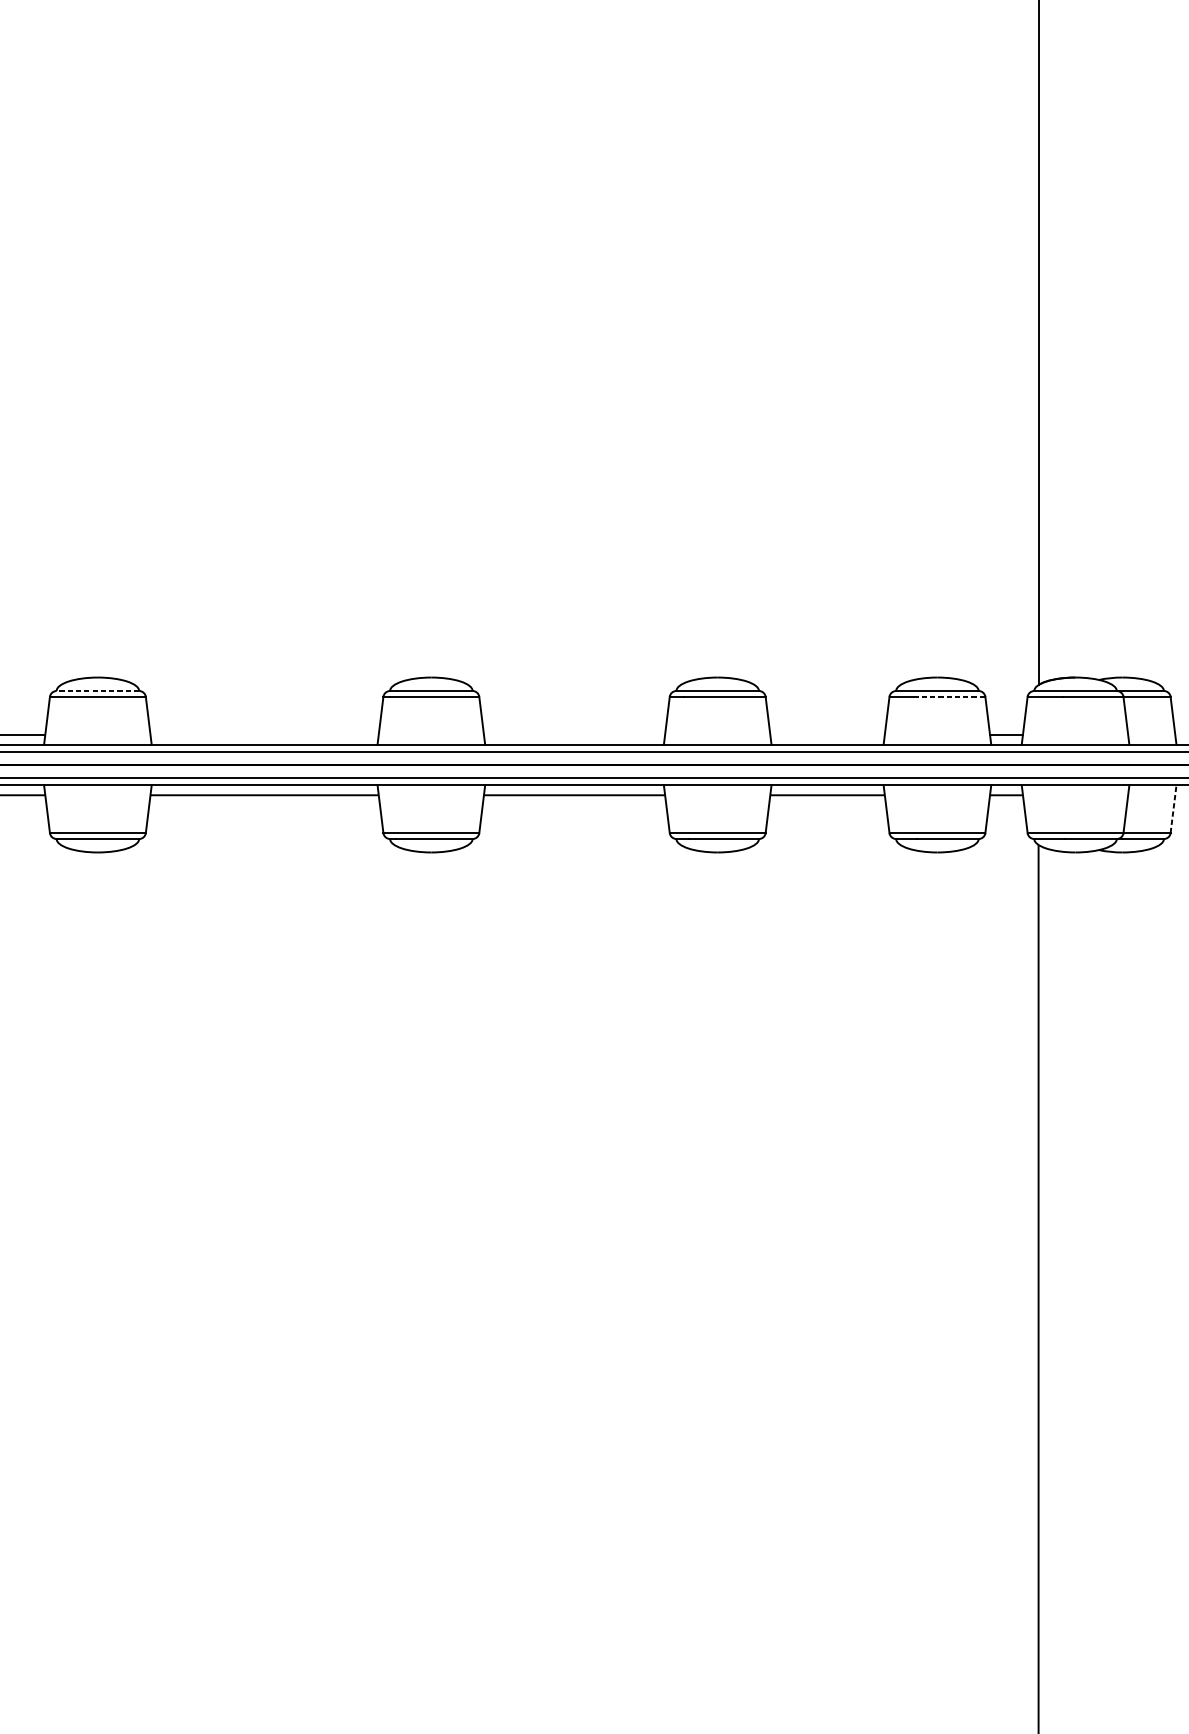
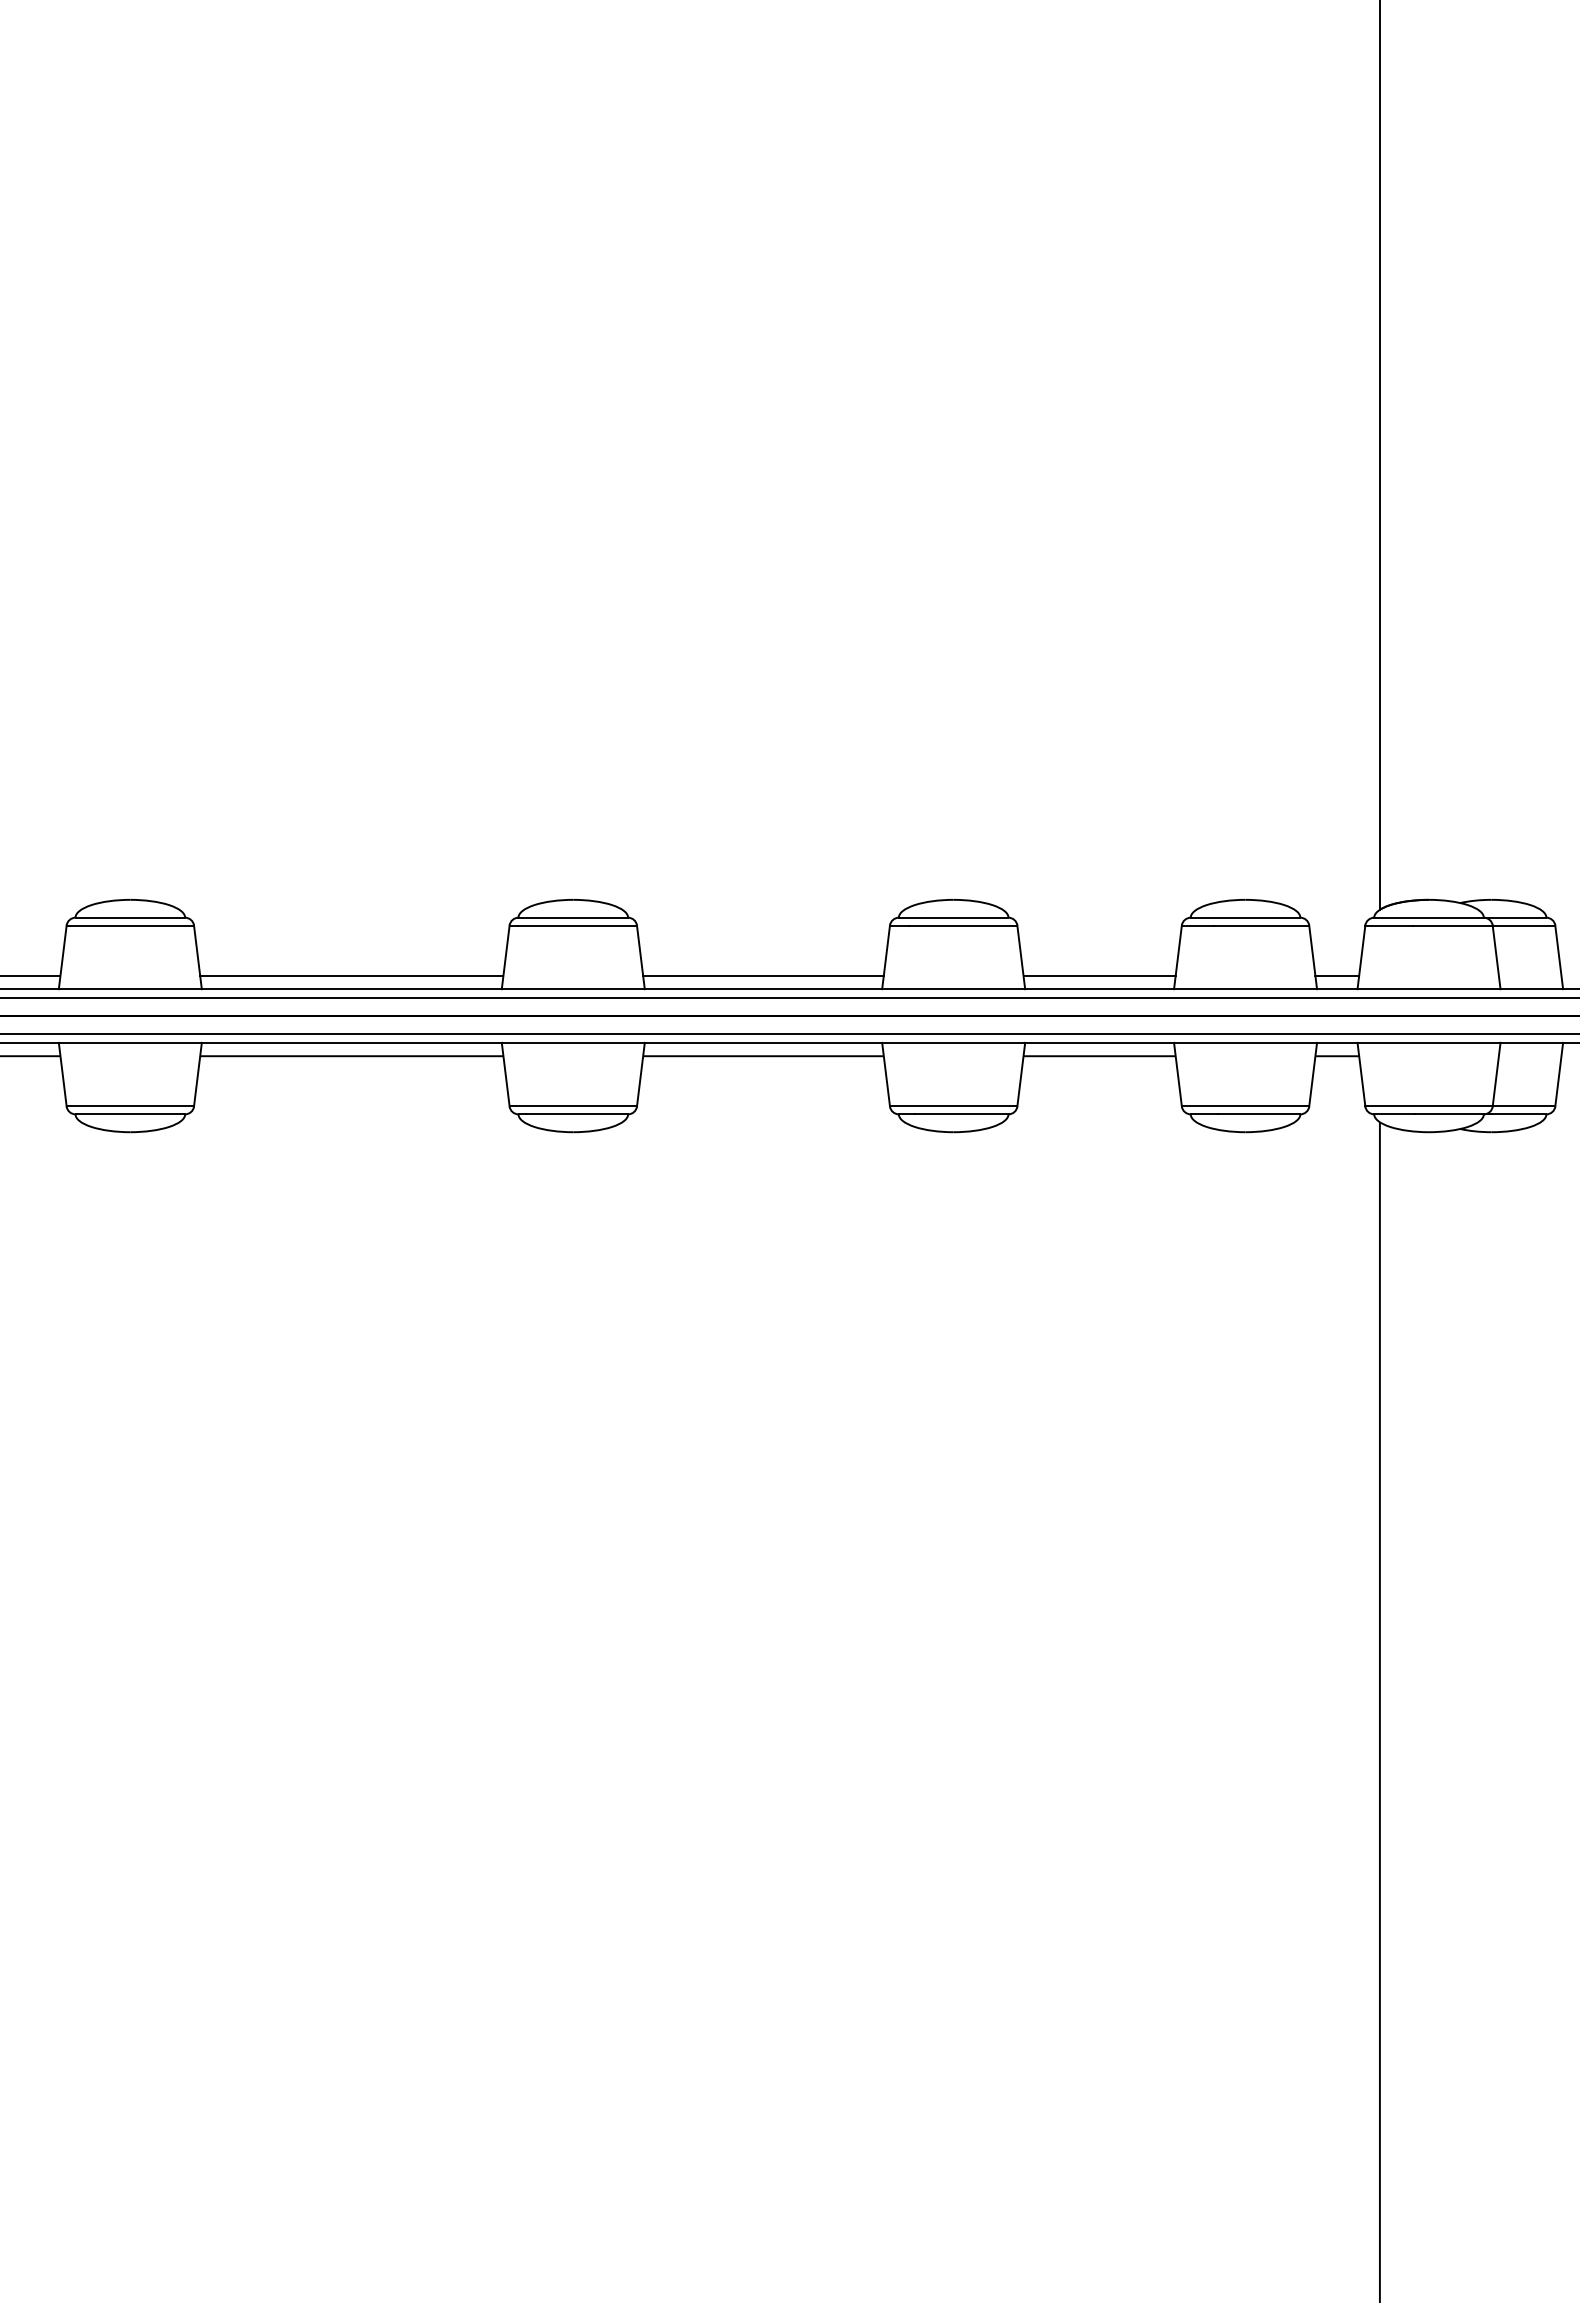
line: (98, 690) -> (130, 917), dashed -> solid
line: (949, 696) -> (1261, 925), dashed -> solid
line: (264, 734) -> (351, 975), added
line: (574, 734) -> (763, 975), added
line: (827, 734) -> (1099, 975), added
line: (1173, 809) -> (1559, 1074), dashed -> solid

